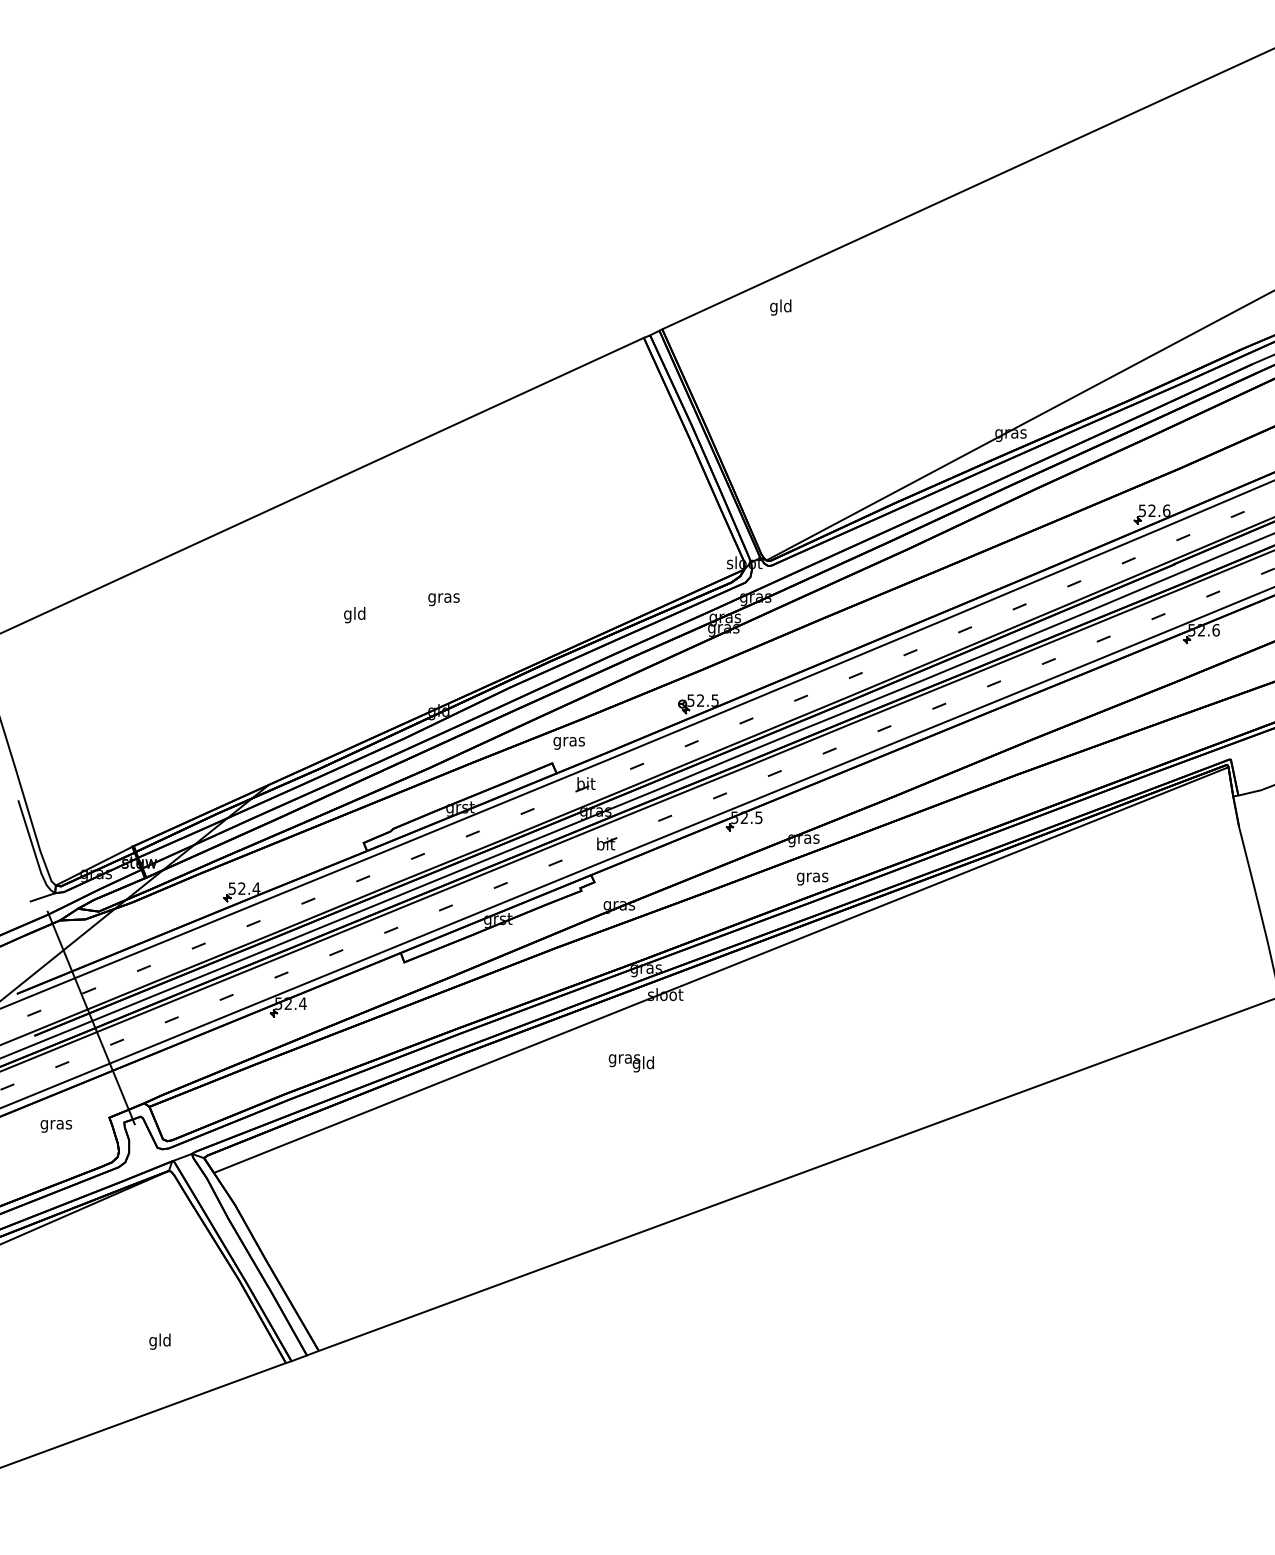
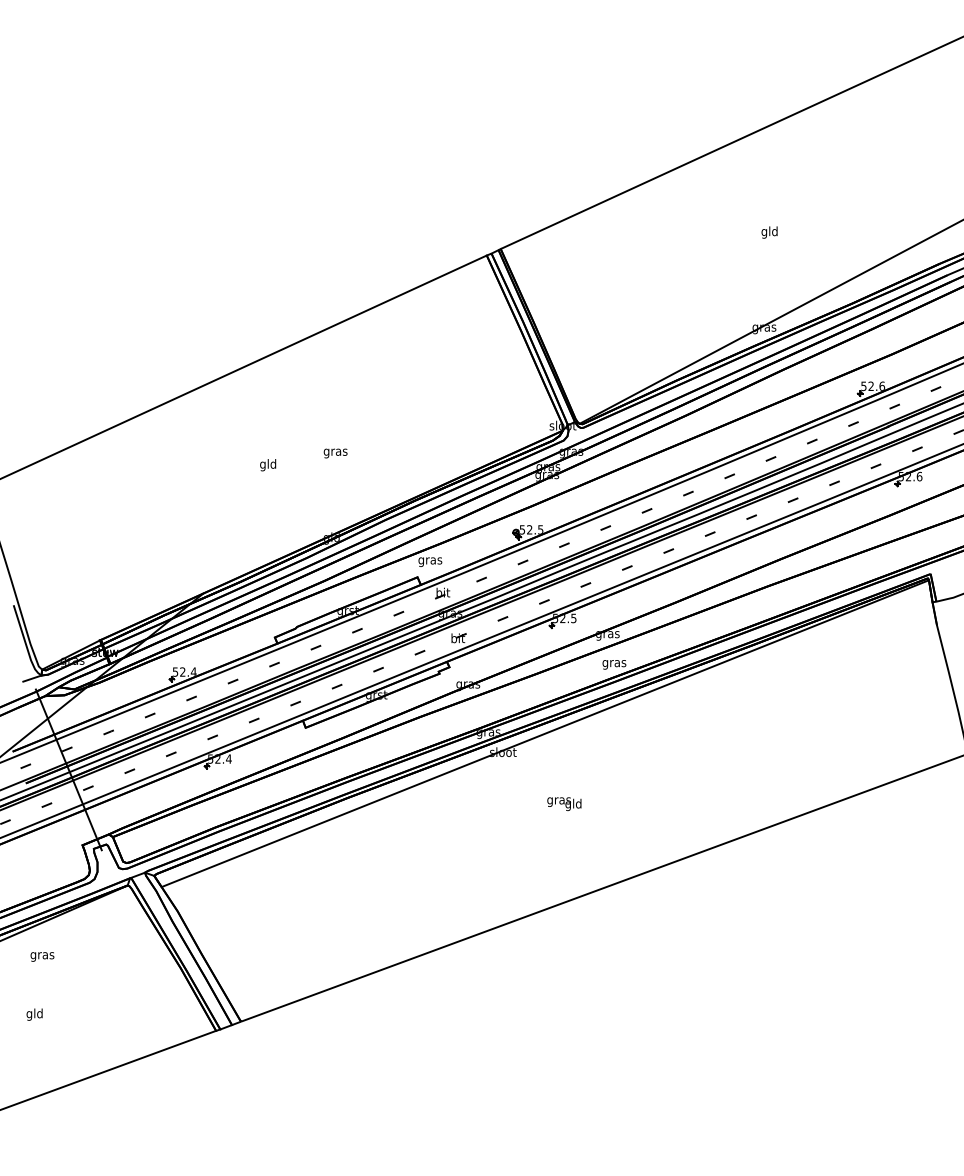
text: (780, 307) -> (769, 232), moved
text: (630, 1063) -> (563, 804), moved
text: (55, 1126) -> (41, 957), moved
text: (159, 1341) -> (34, 1014), moved

